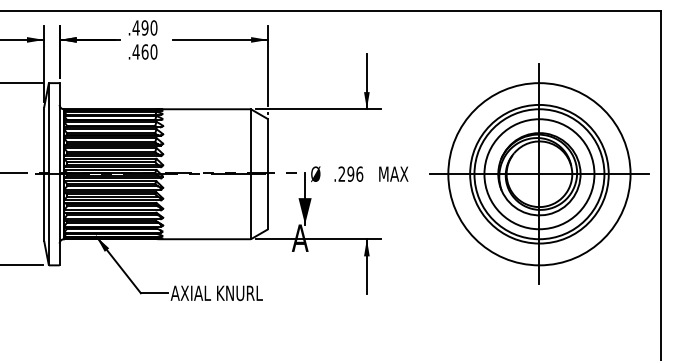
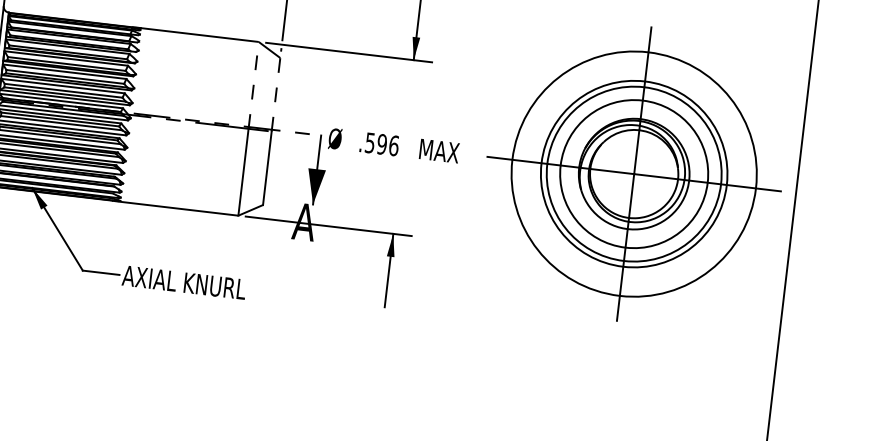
line: (250, 141) -> (253, 84), solid -> dashed
line: (268, 146) -> (276, 94), solid -> dashed
text: (341, 173) -> (369, 142), .296 -> .596

